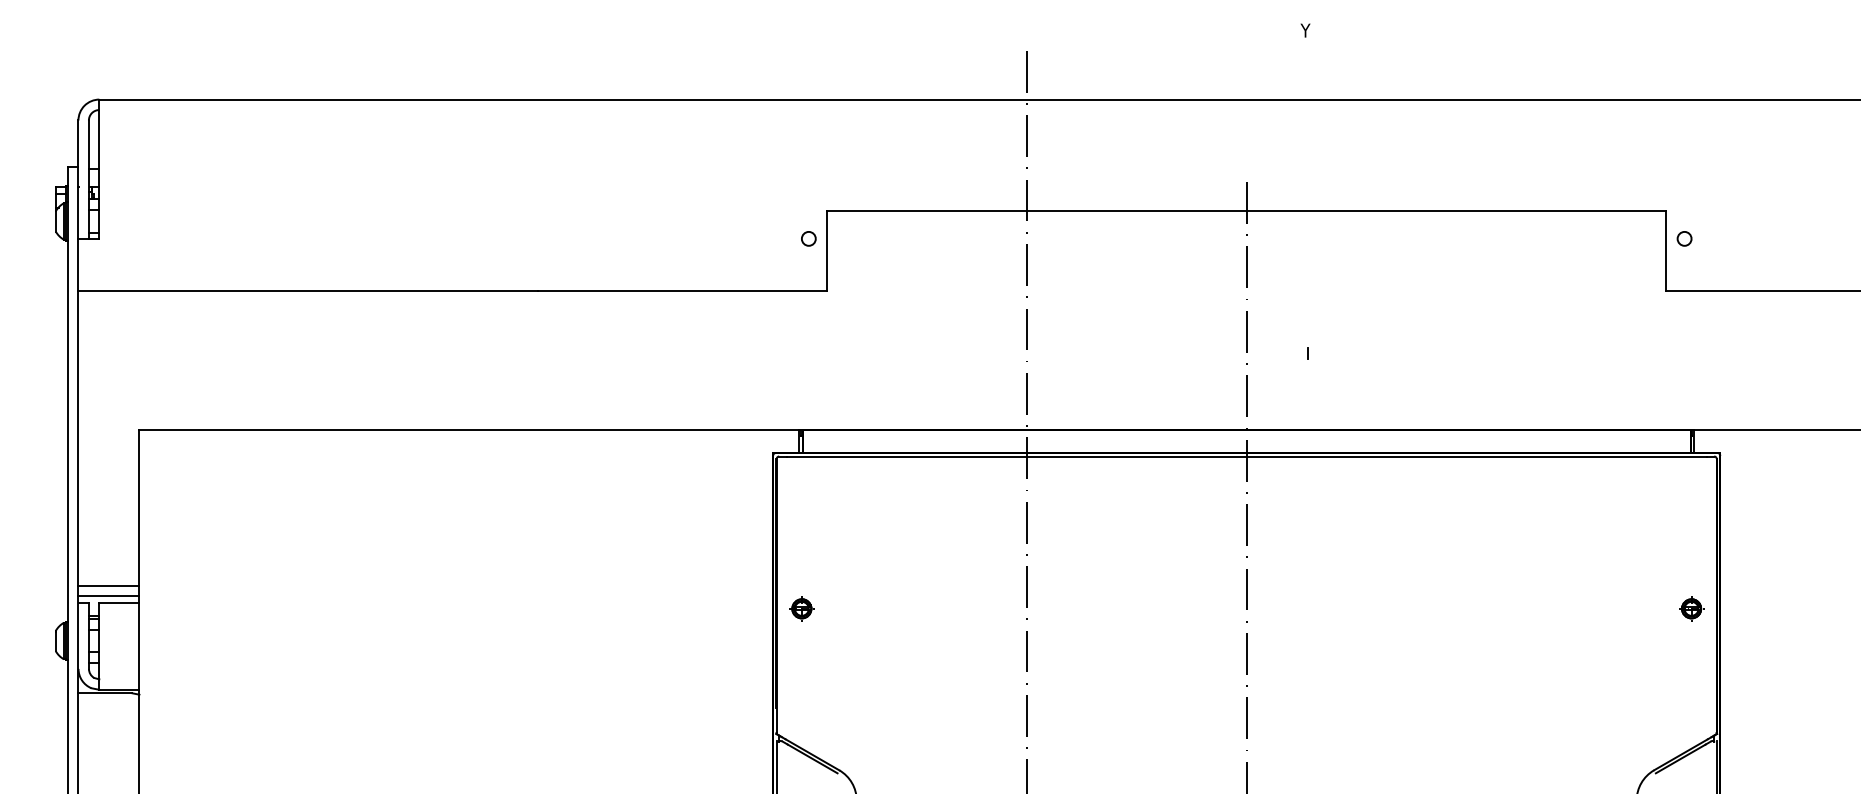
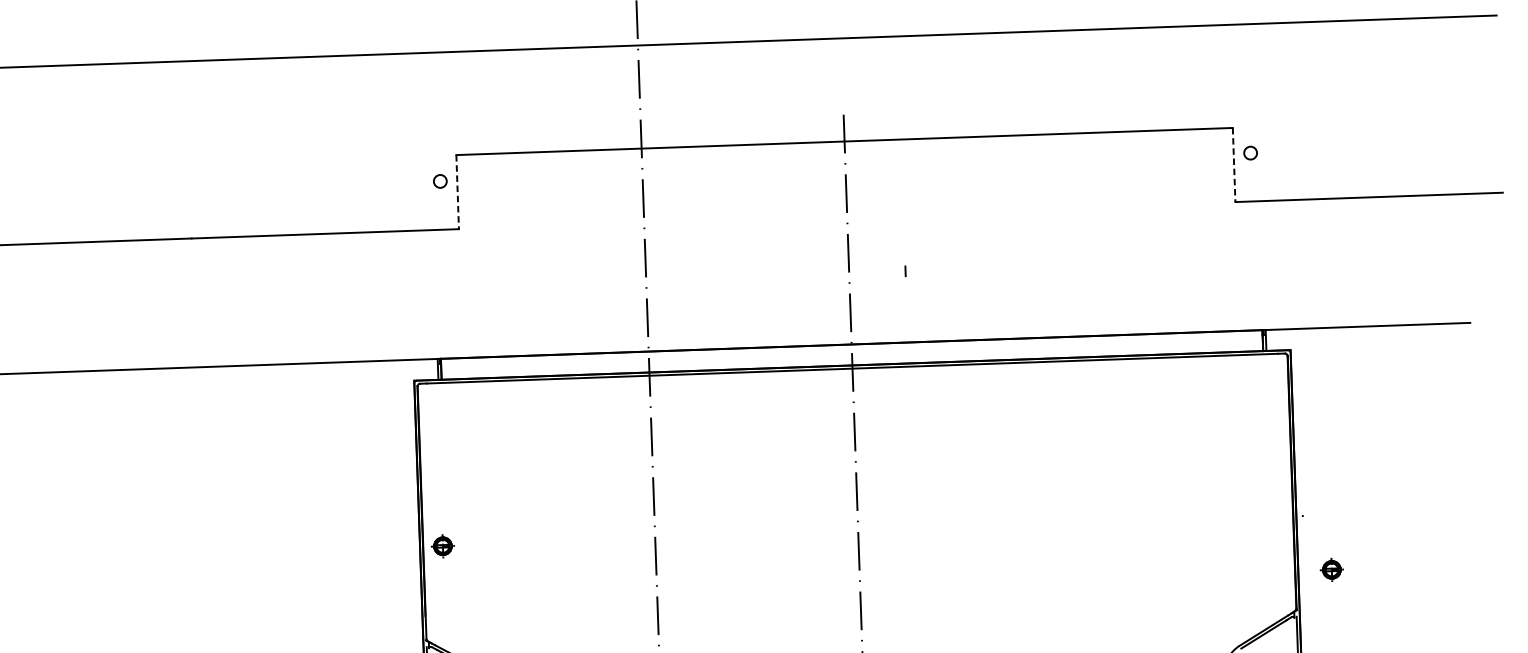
line: (827, 251) -> (458, 192), solid -> dashed
line: (1666, 251) -> (1234, 165), solid -> dashed
part: (801, 608) -> (442, 545), moved
part: (1691, 608) -> (1331, 569), moved

